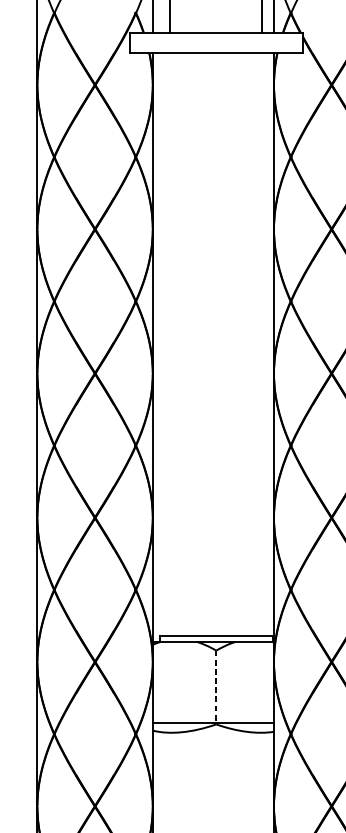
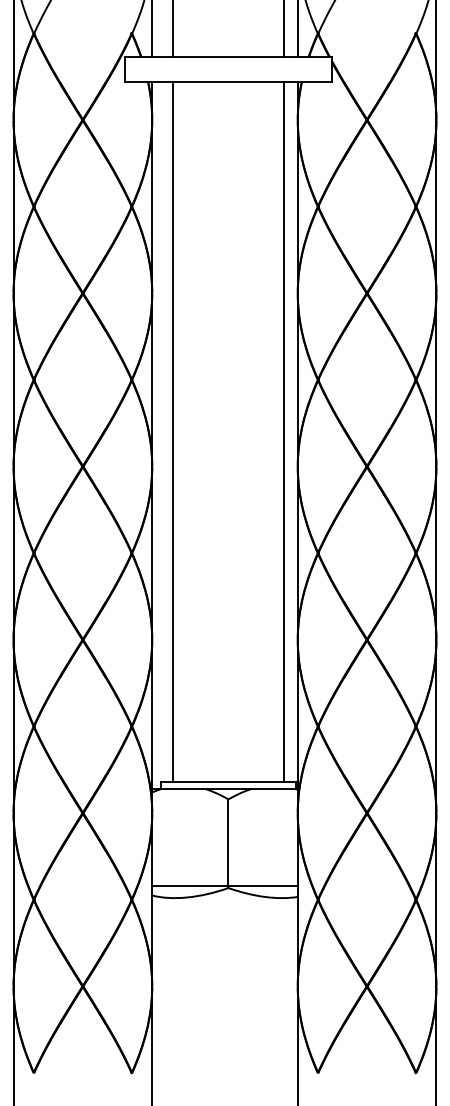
line: (170, 345) -> (173, 432), added
line: (262, 345) -> (283, 432), added
line: (216, 688) -> (228, 844), dashed -> solid

